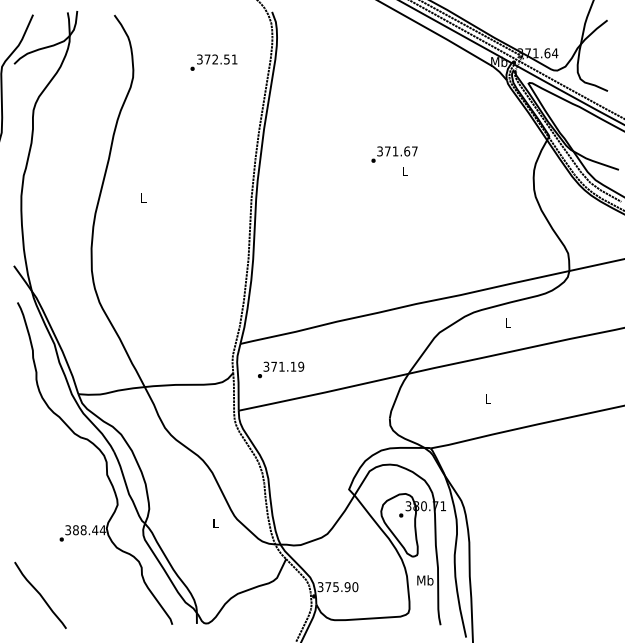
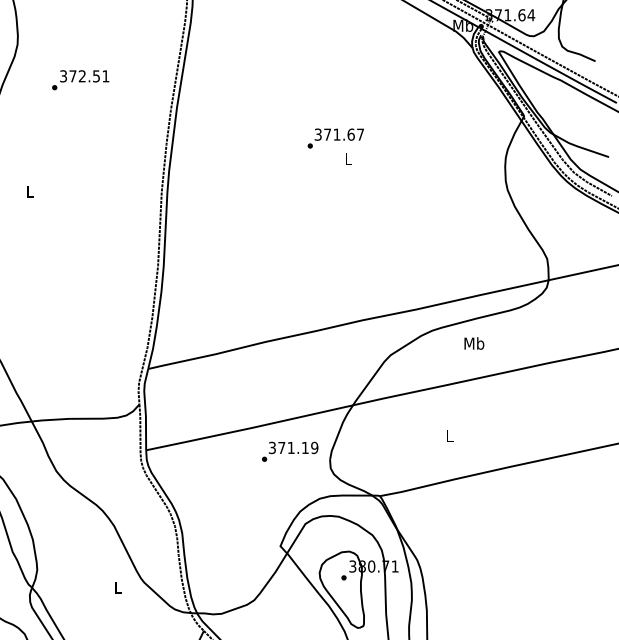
text: (213, 62) -> (80, 79), moved
text: (508, 322) -> (474, 342), L -> Mb
text: (281, 369) -> (290, 451), moved

